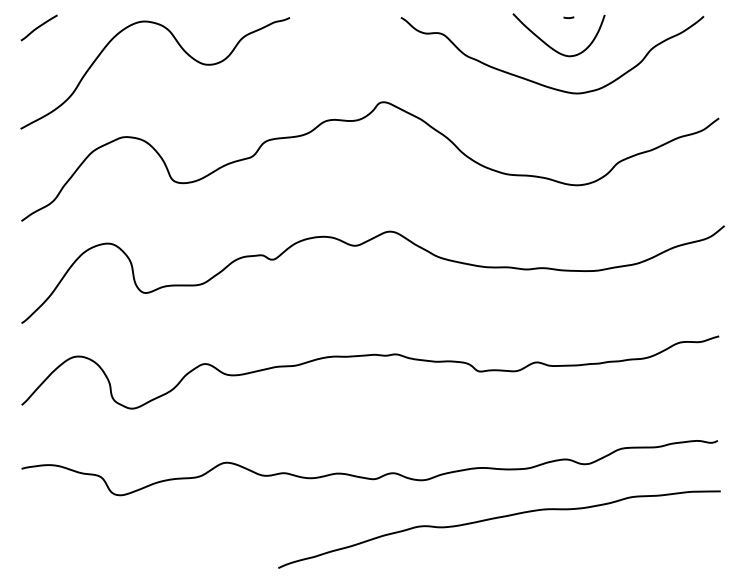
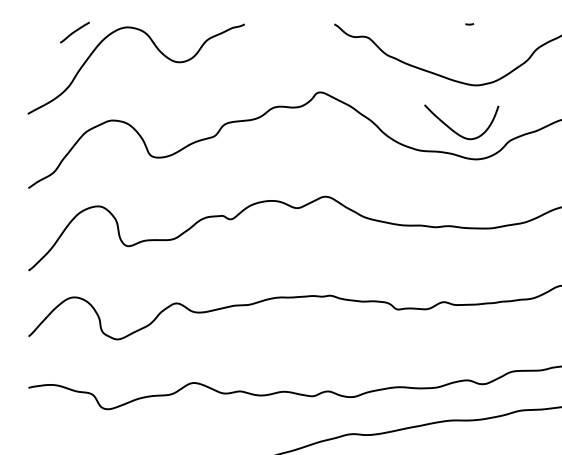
curve: (38, 27) -> (74, 32), moved
curve: (552, 47) -> (456, 132), moved

